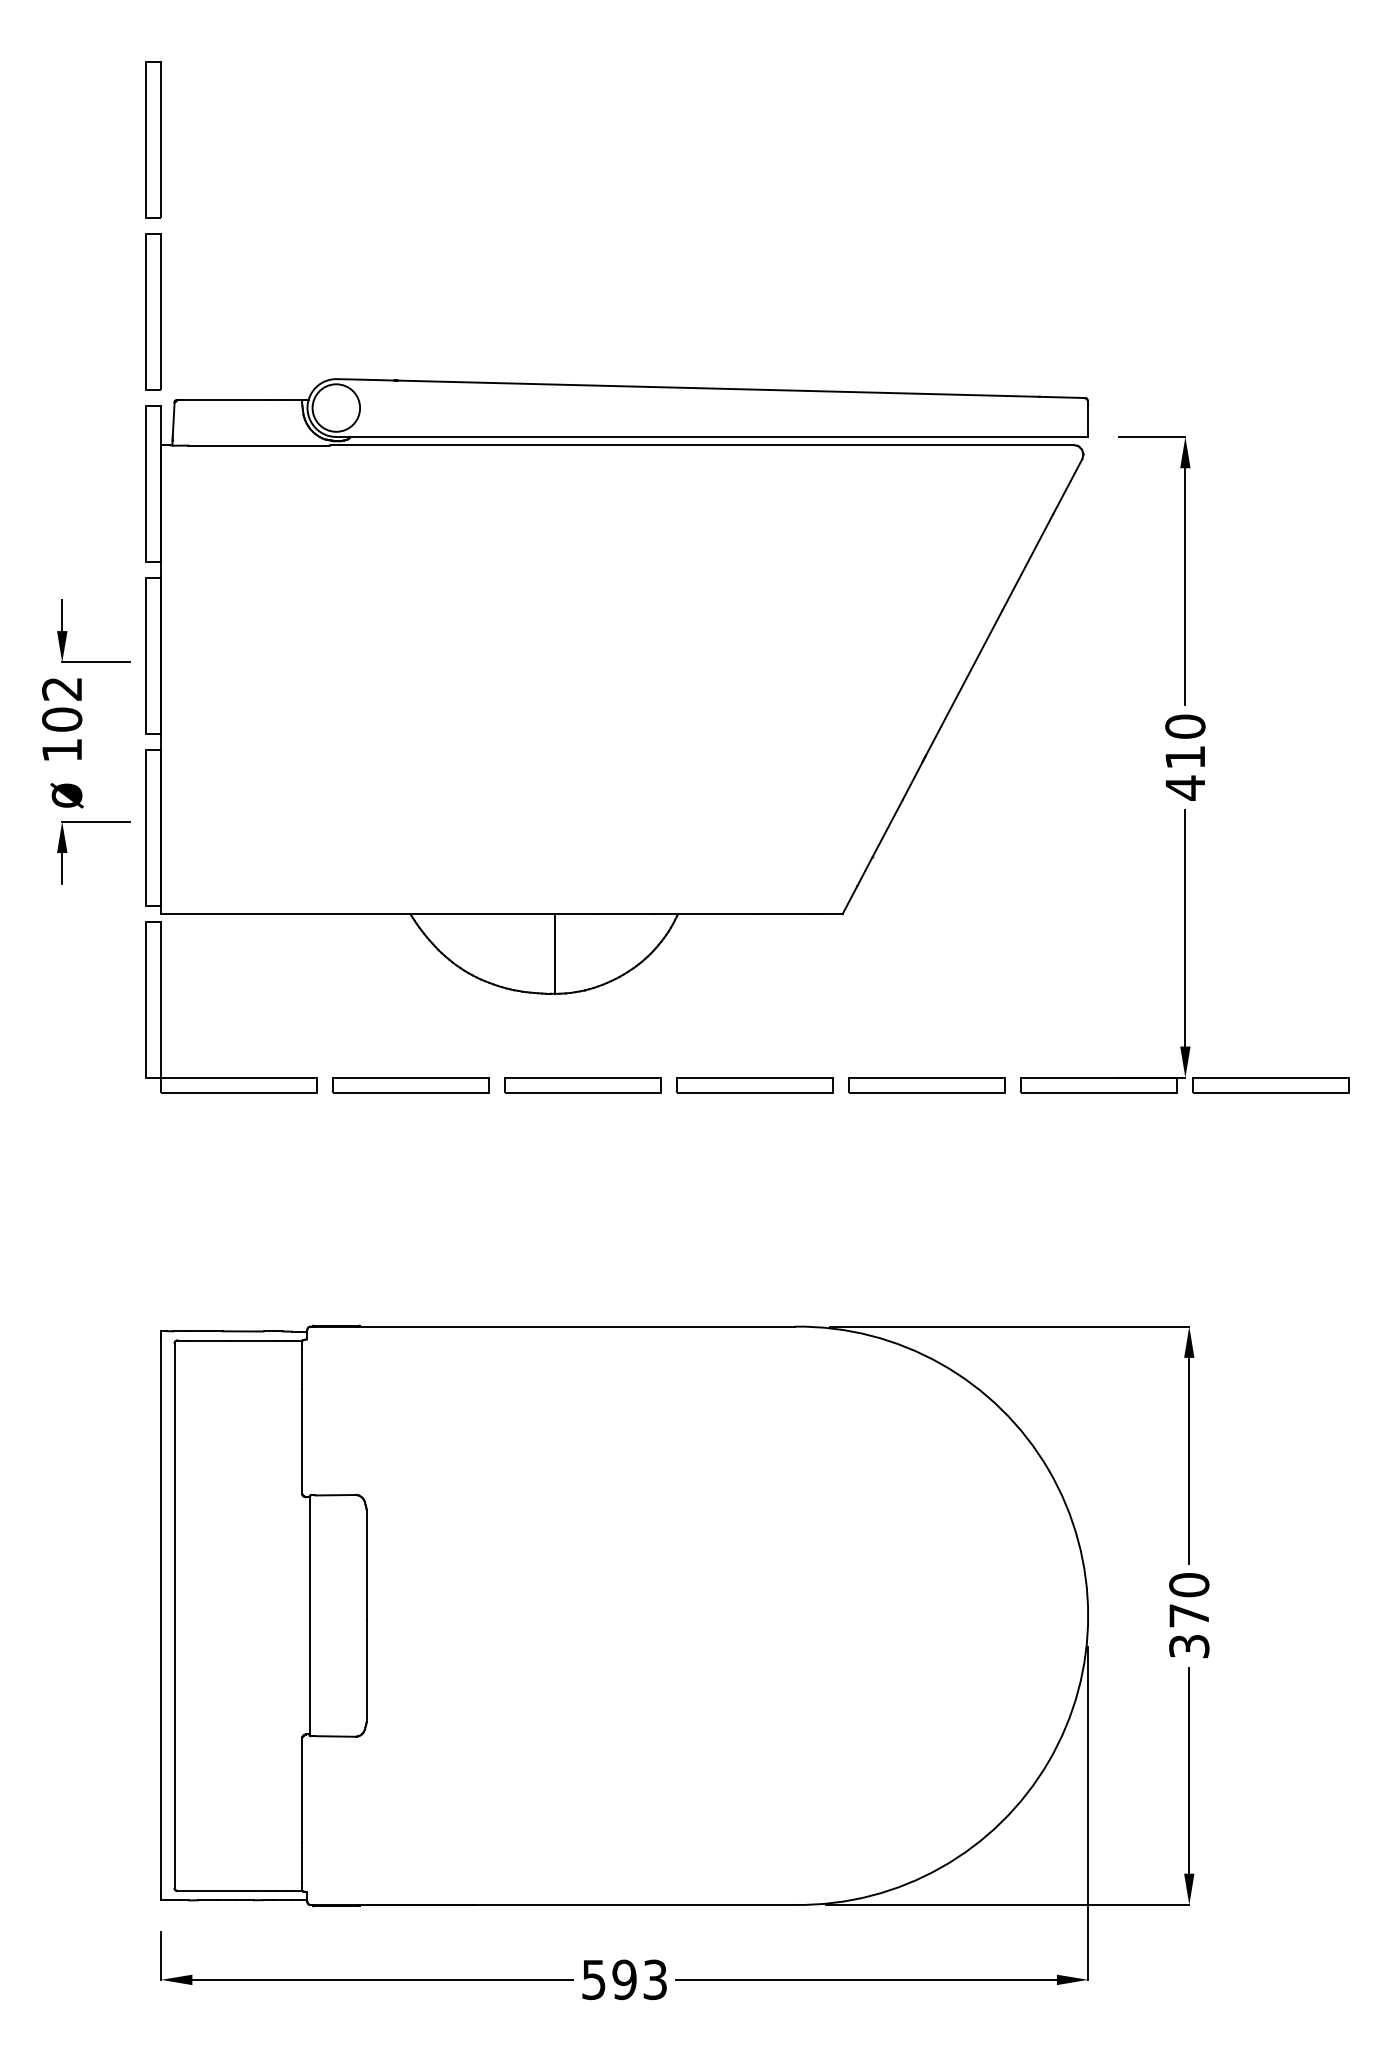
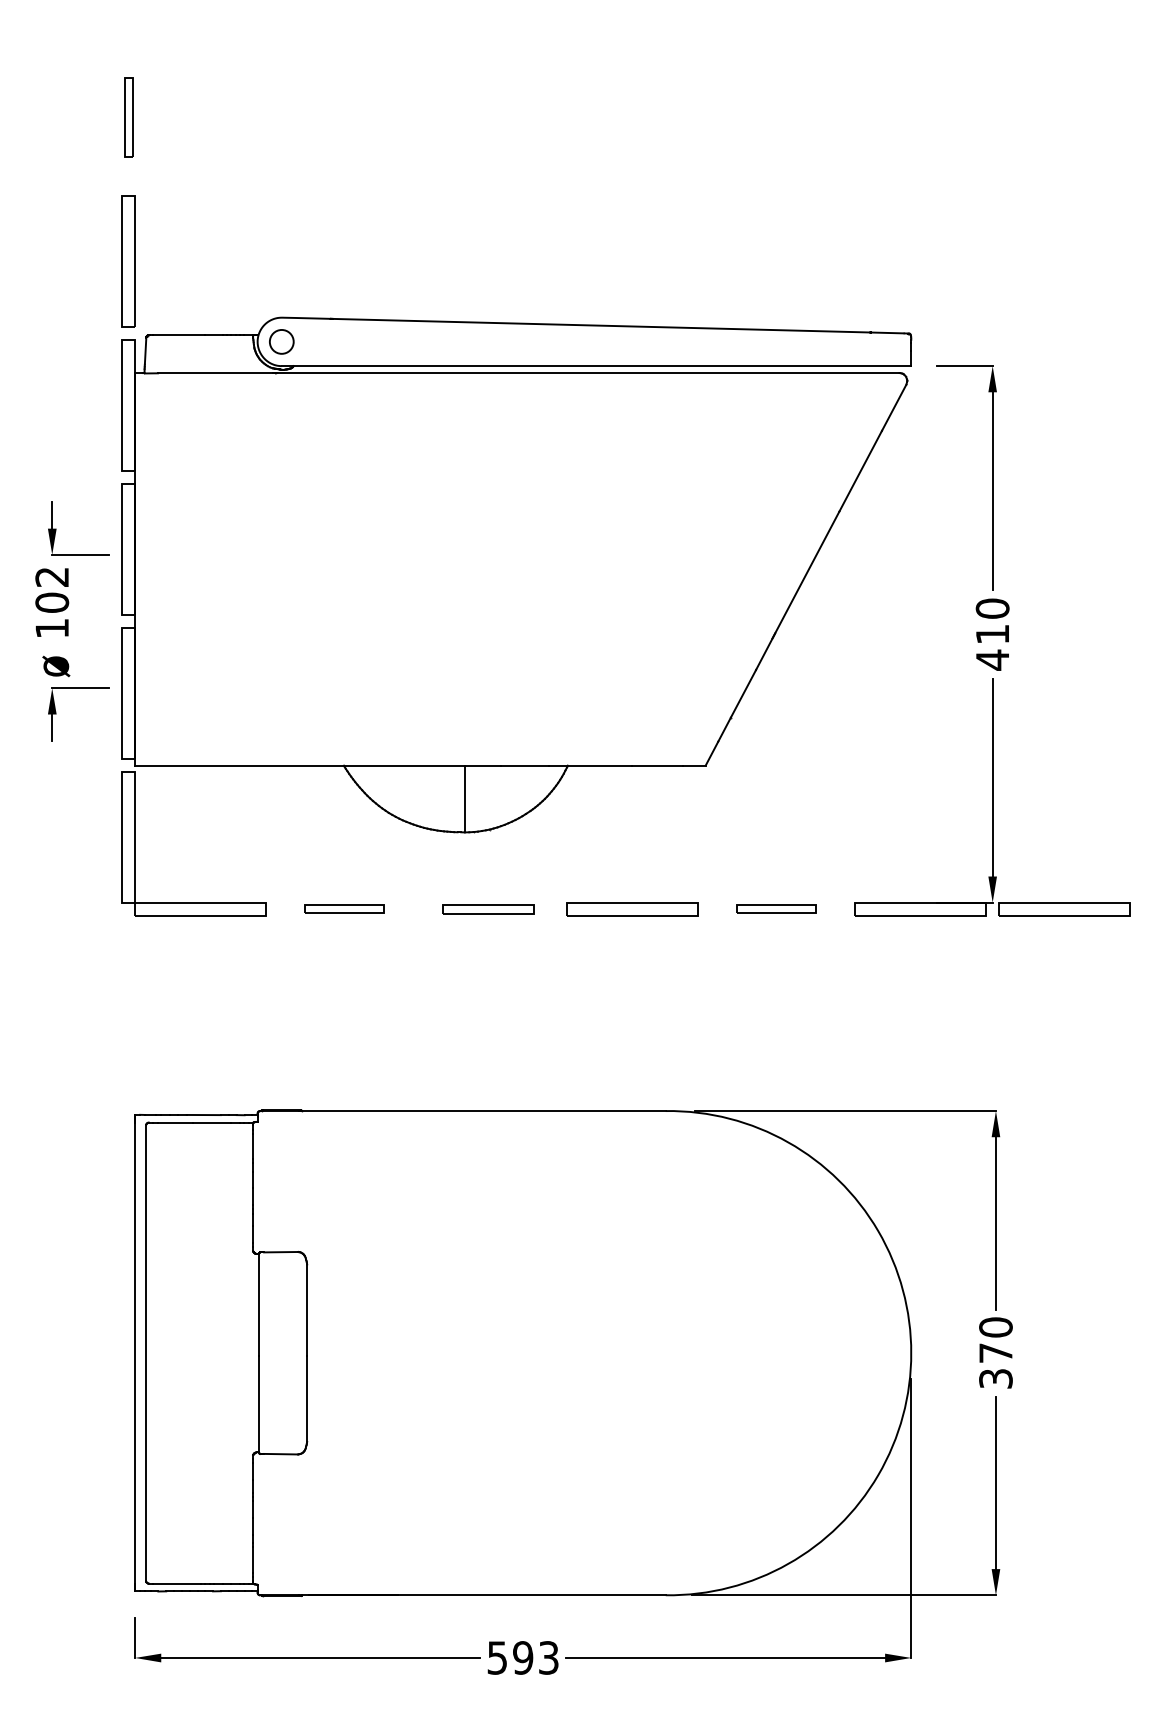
part: (153, 139) -> (128, 117), size x0.6
circle: (336, 407) -> (281, 341), size x0.6
part: (410, 1085) -> (343, 909), size x0.6
part: (582, 1085) -> (487, 909), size x0.7
part: (926, 1085) -> (775, 909), size x0.6

